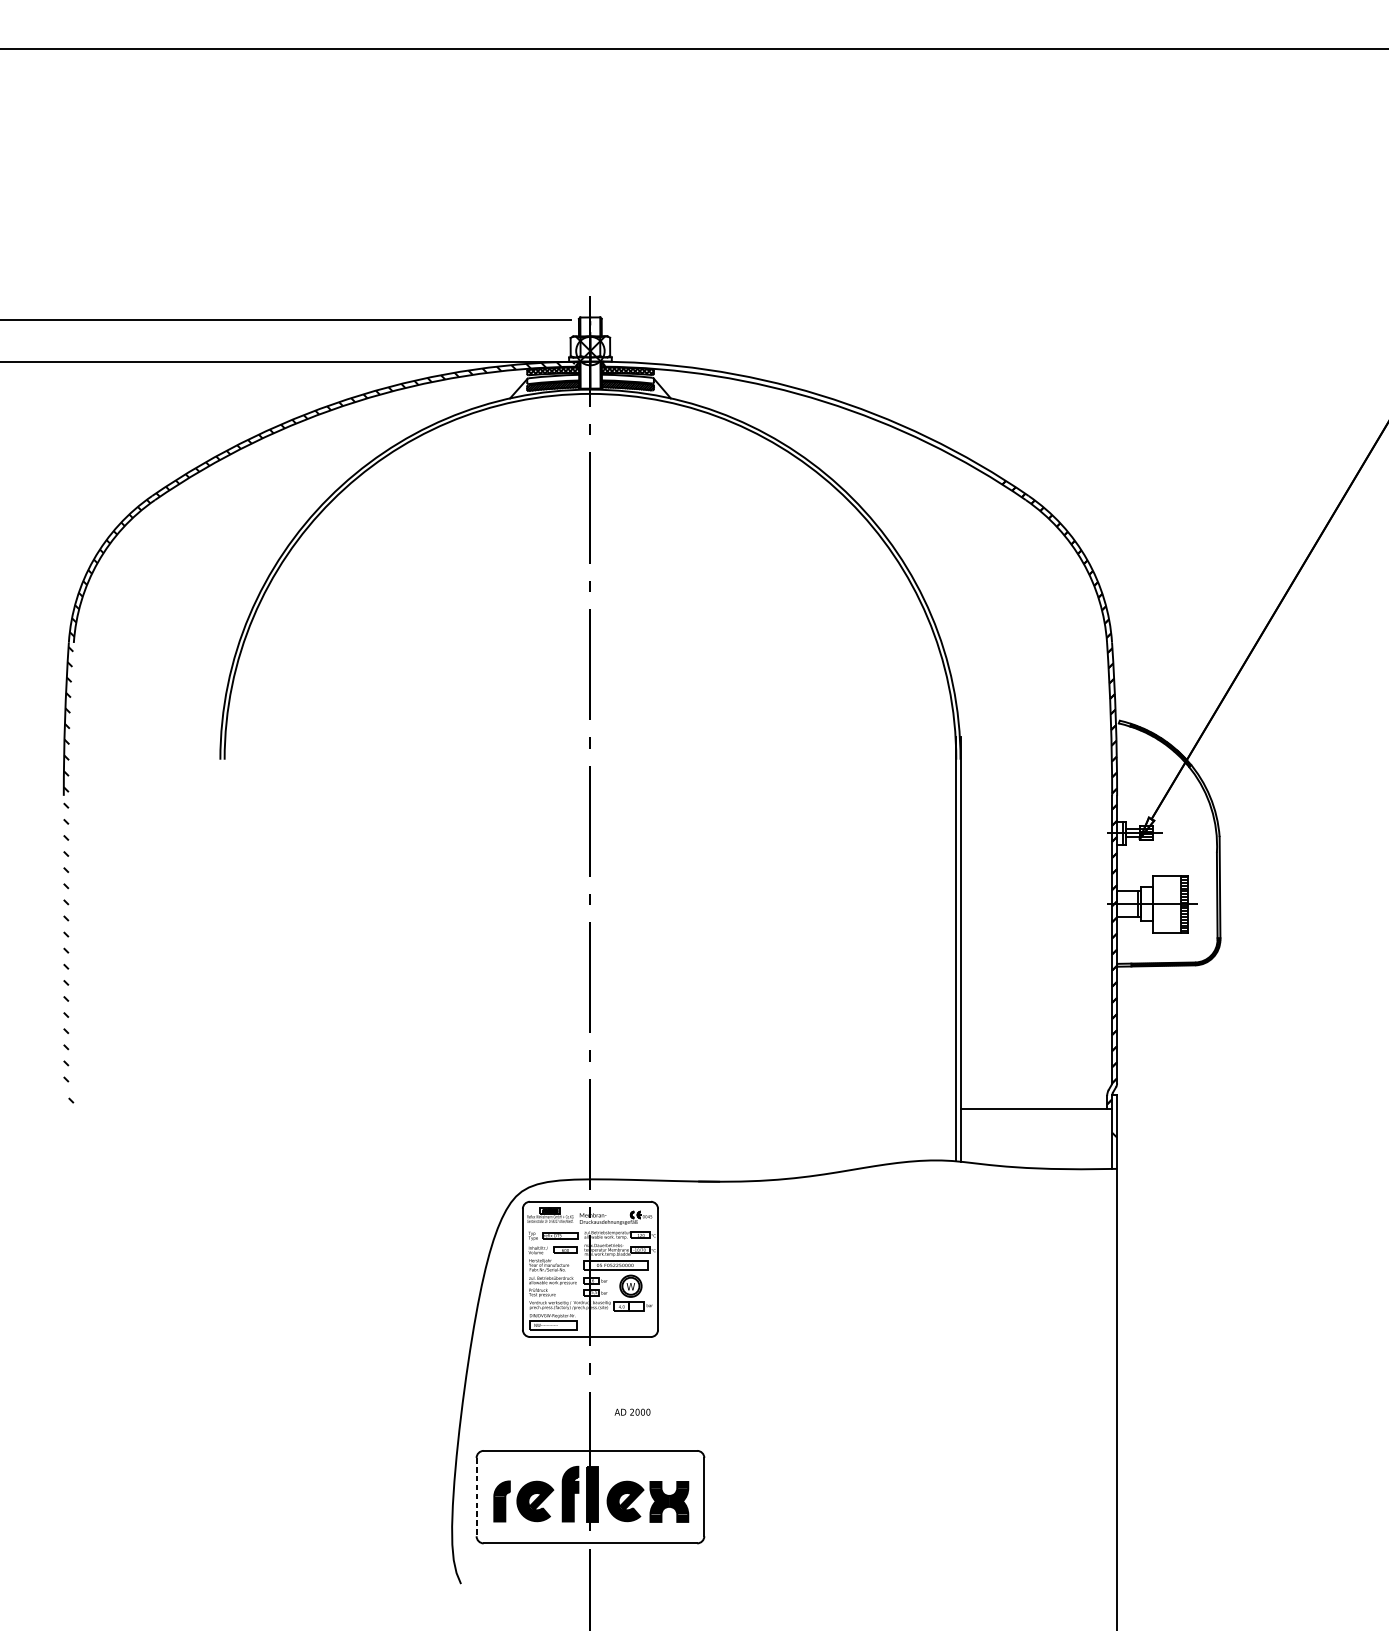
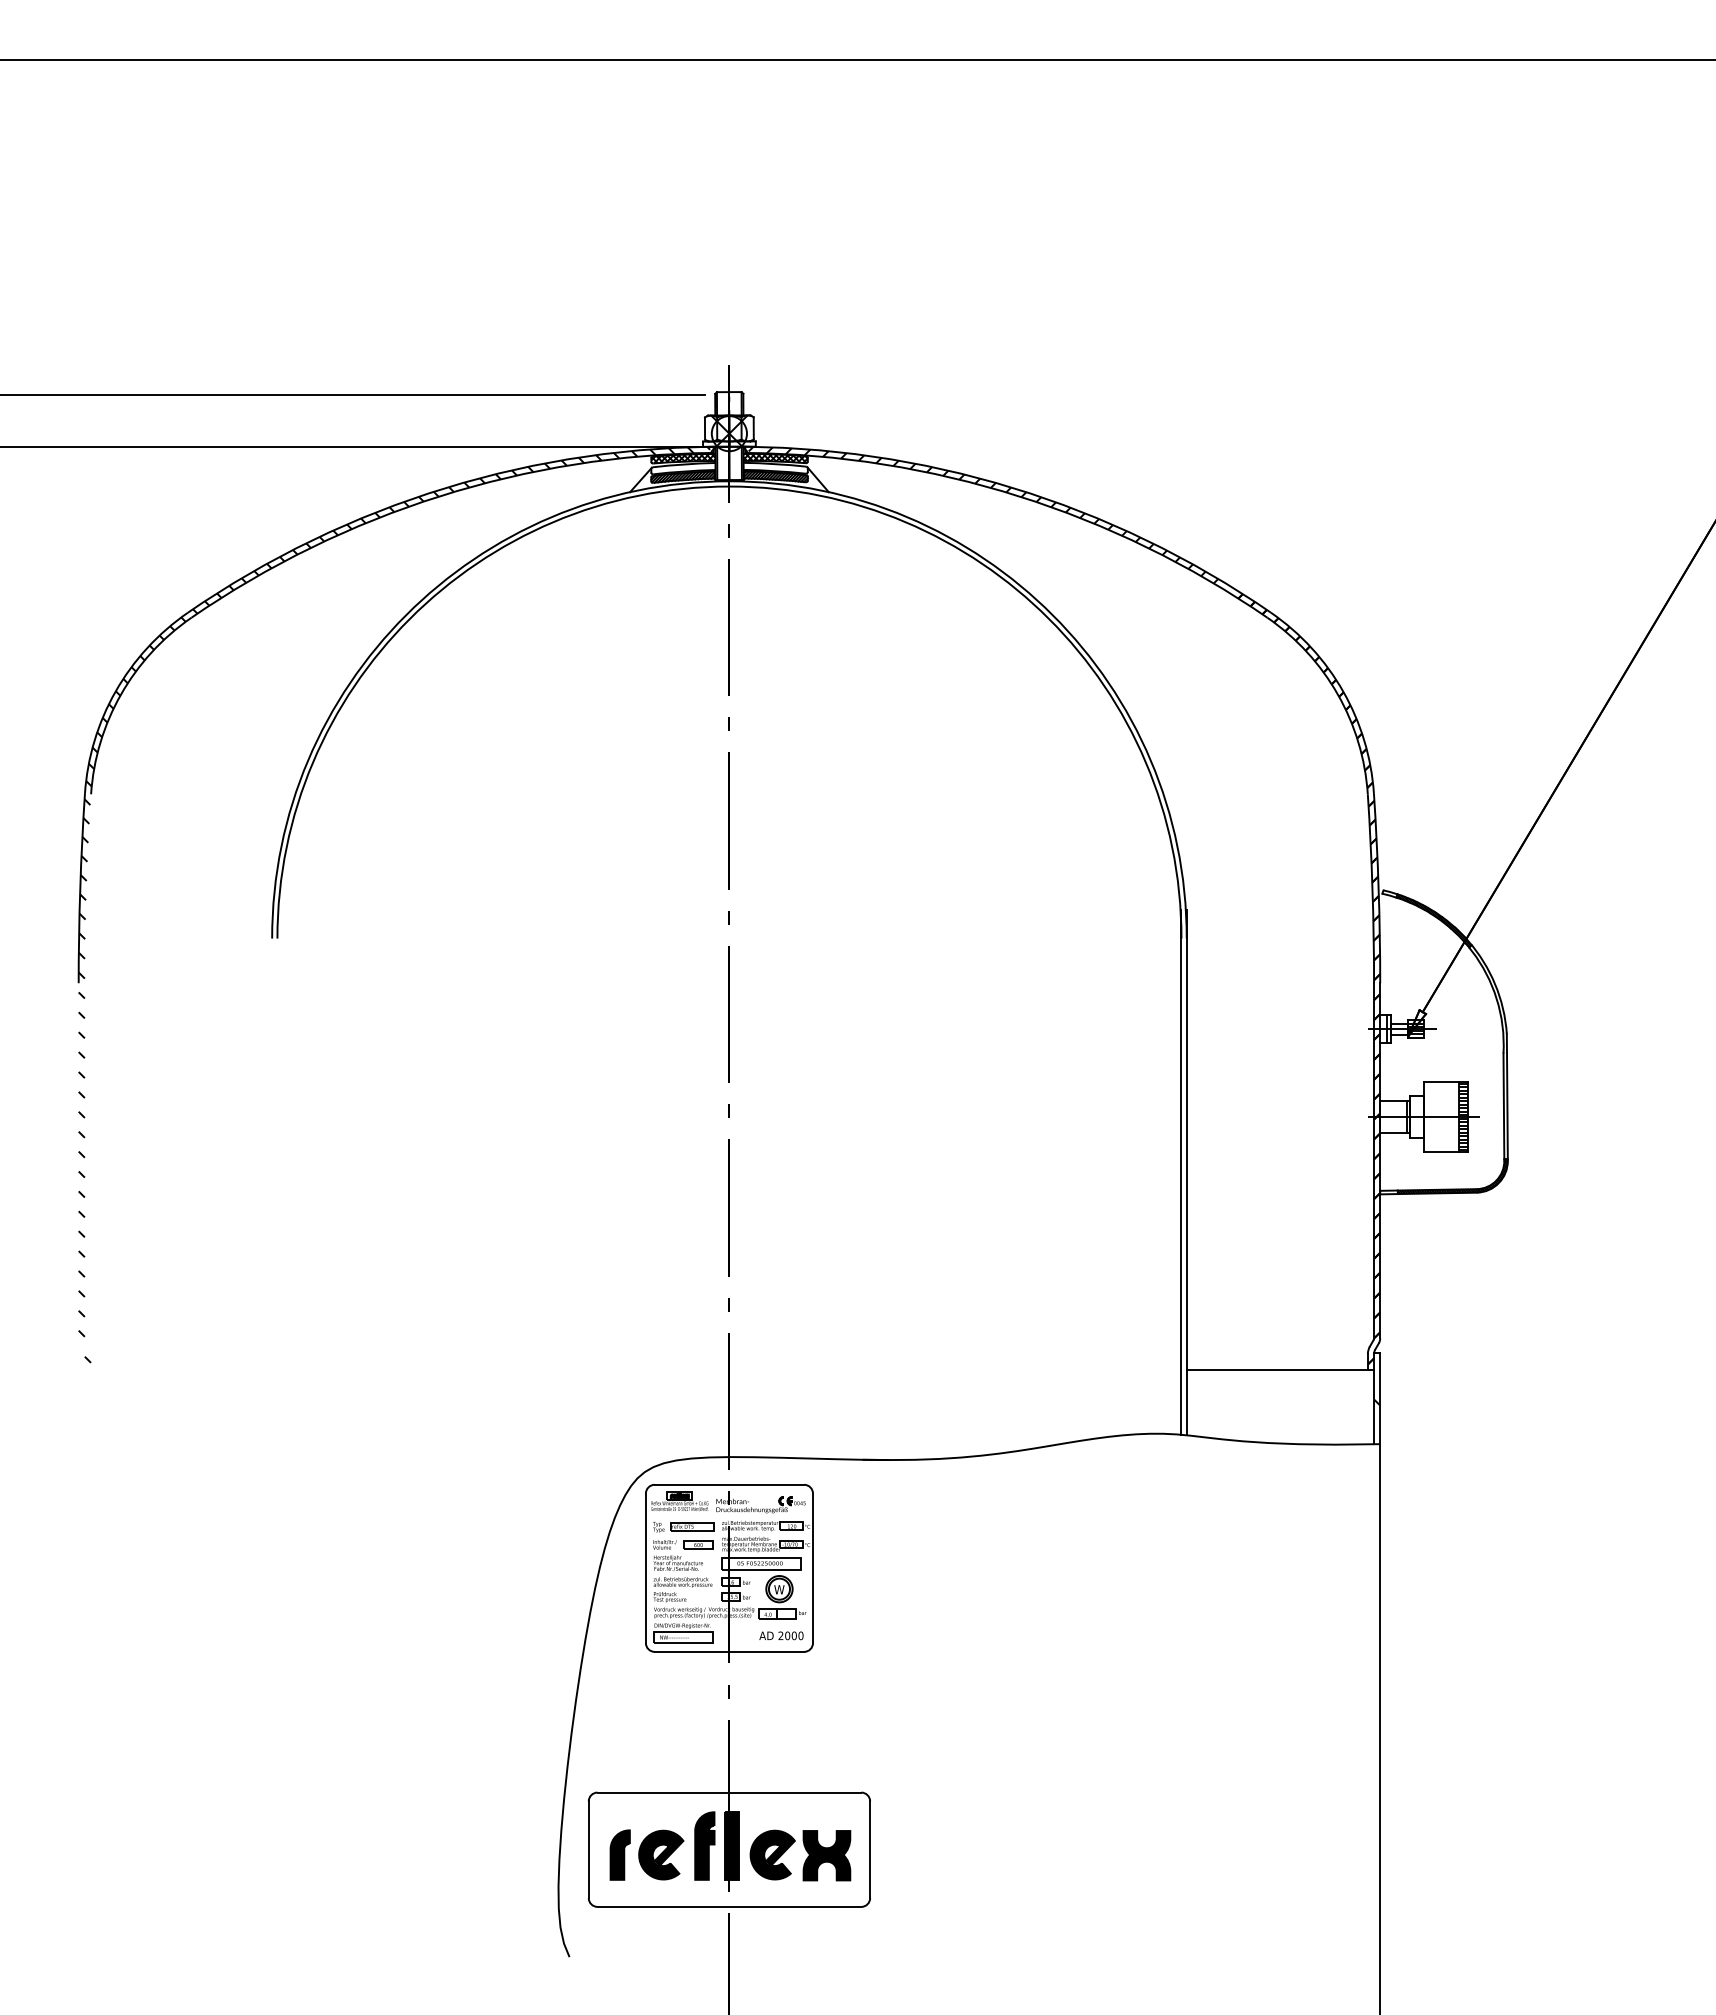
hatch: (796, 416) -> (983, 514), added
text: (632, 1411) -> (781, 1635), moved
line: (476, 1497) -> (588, 1850), dashed -> solid

